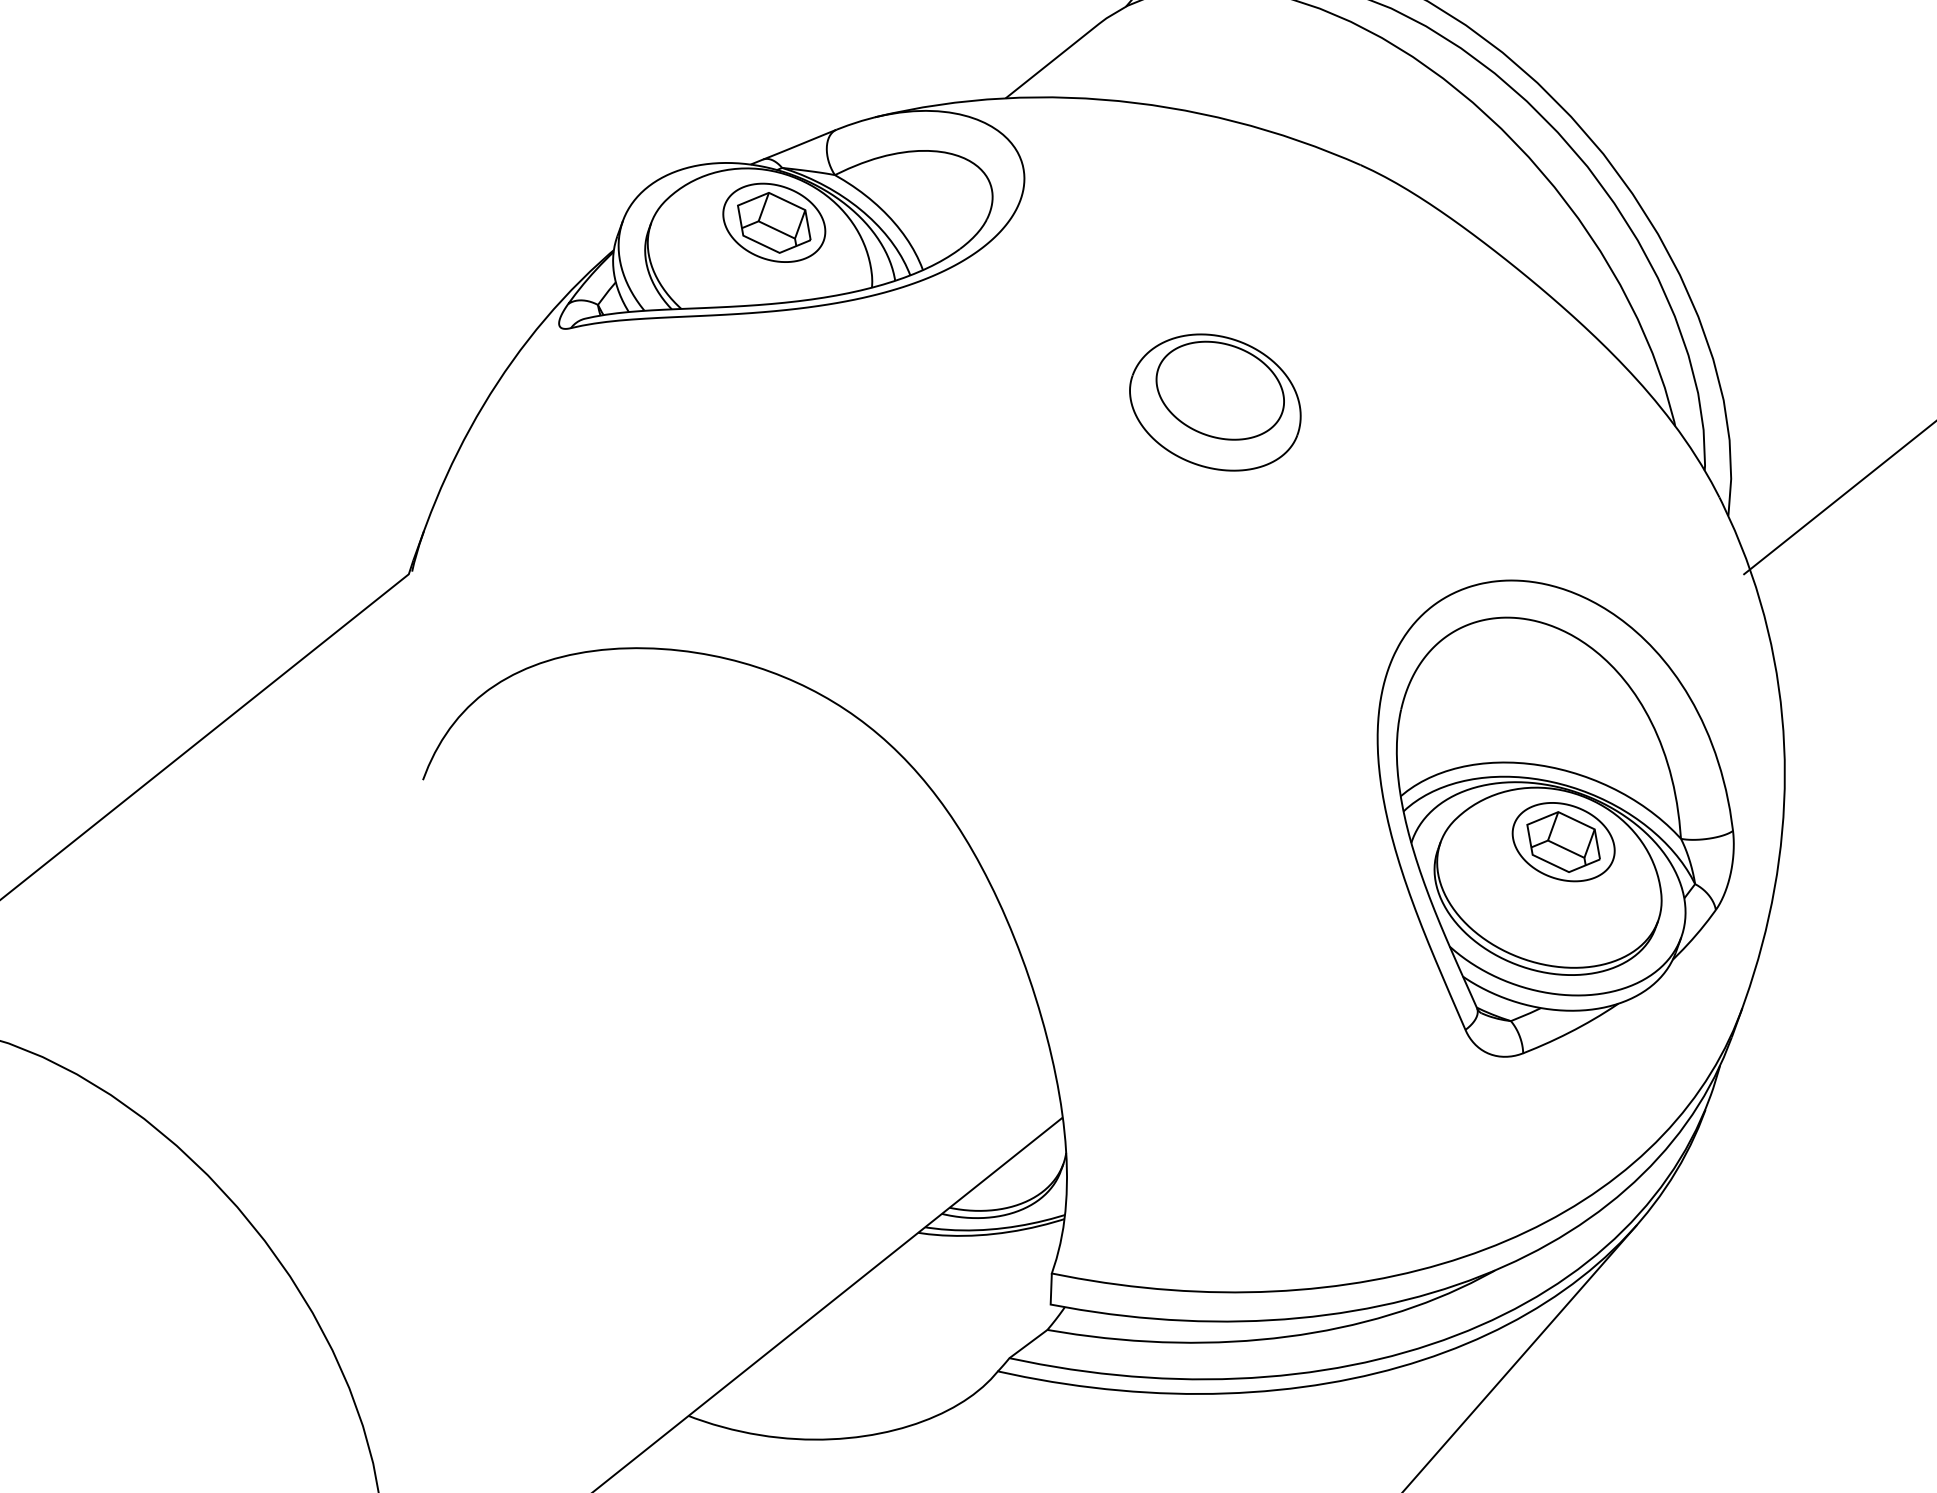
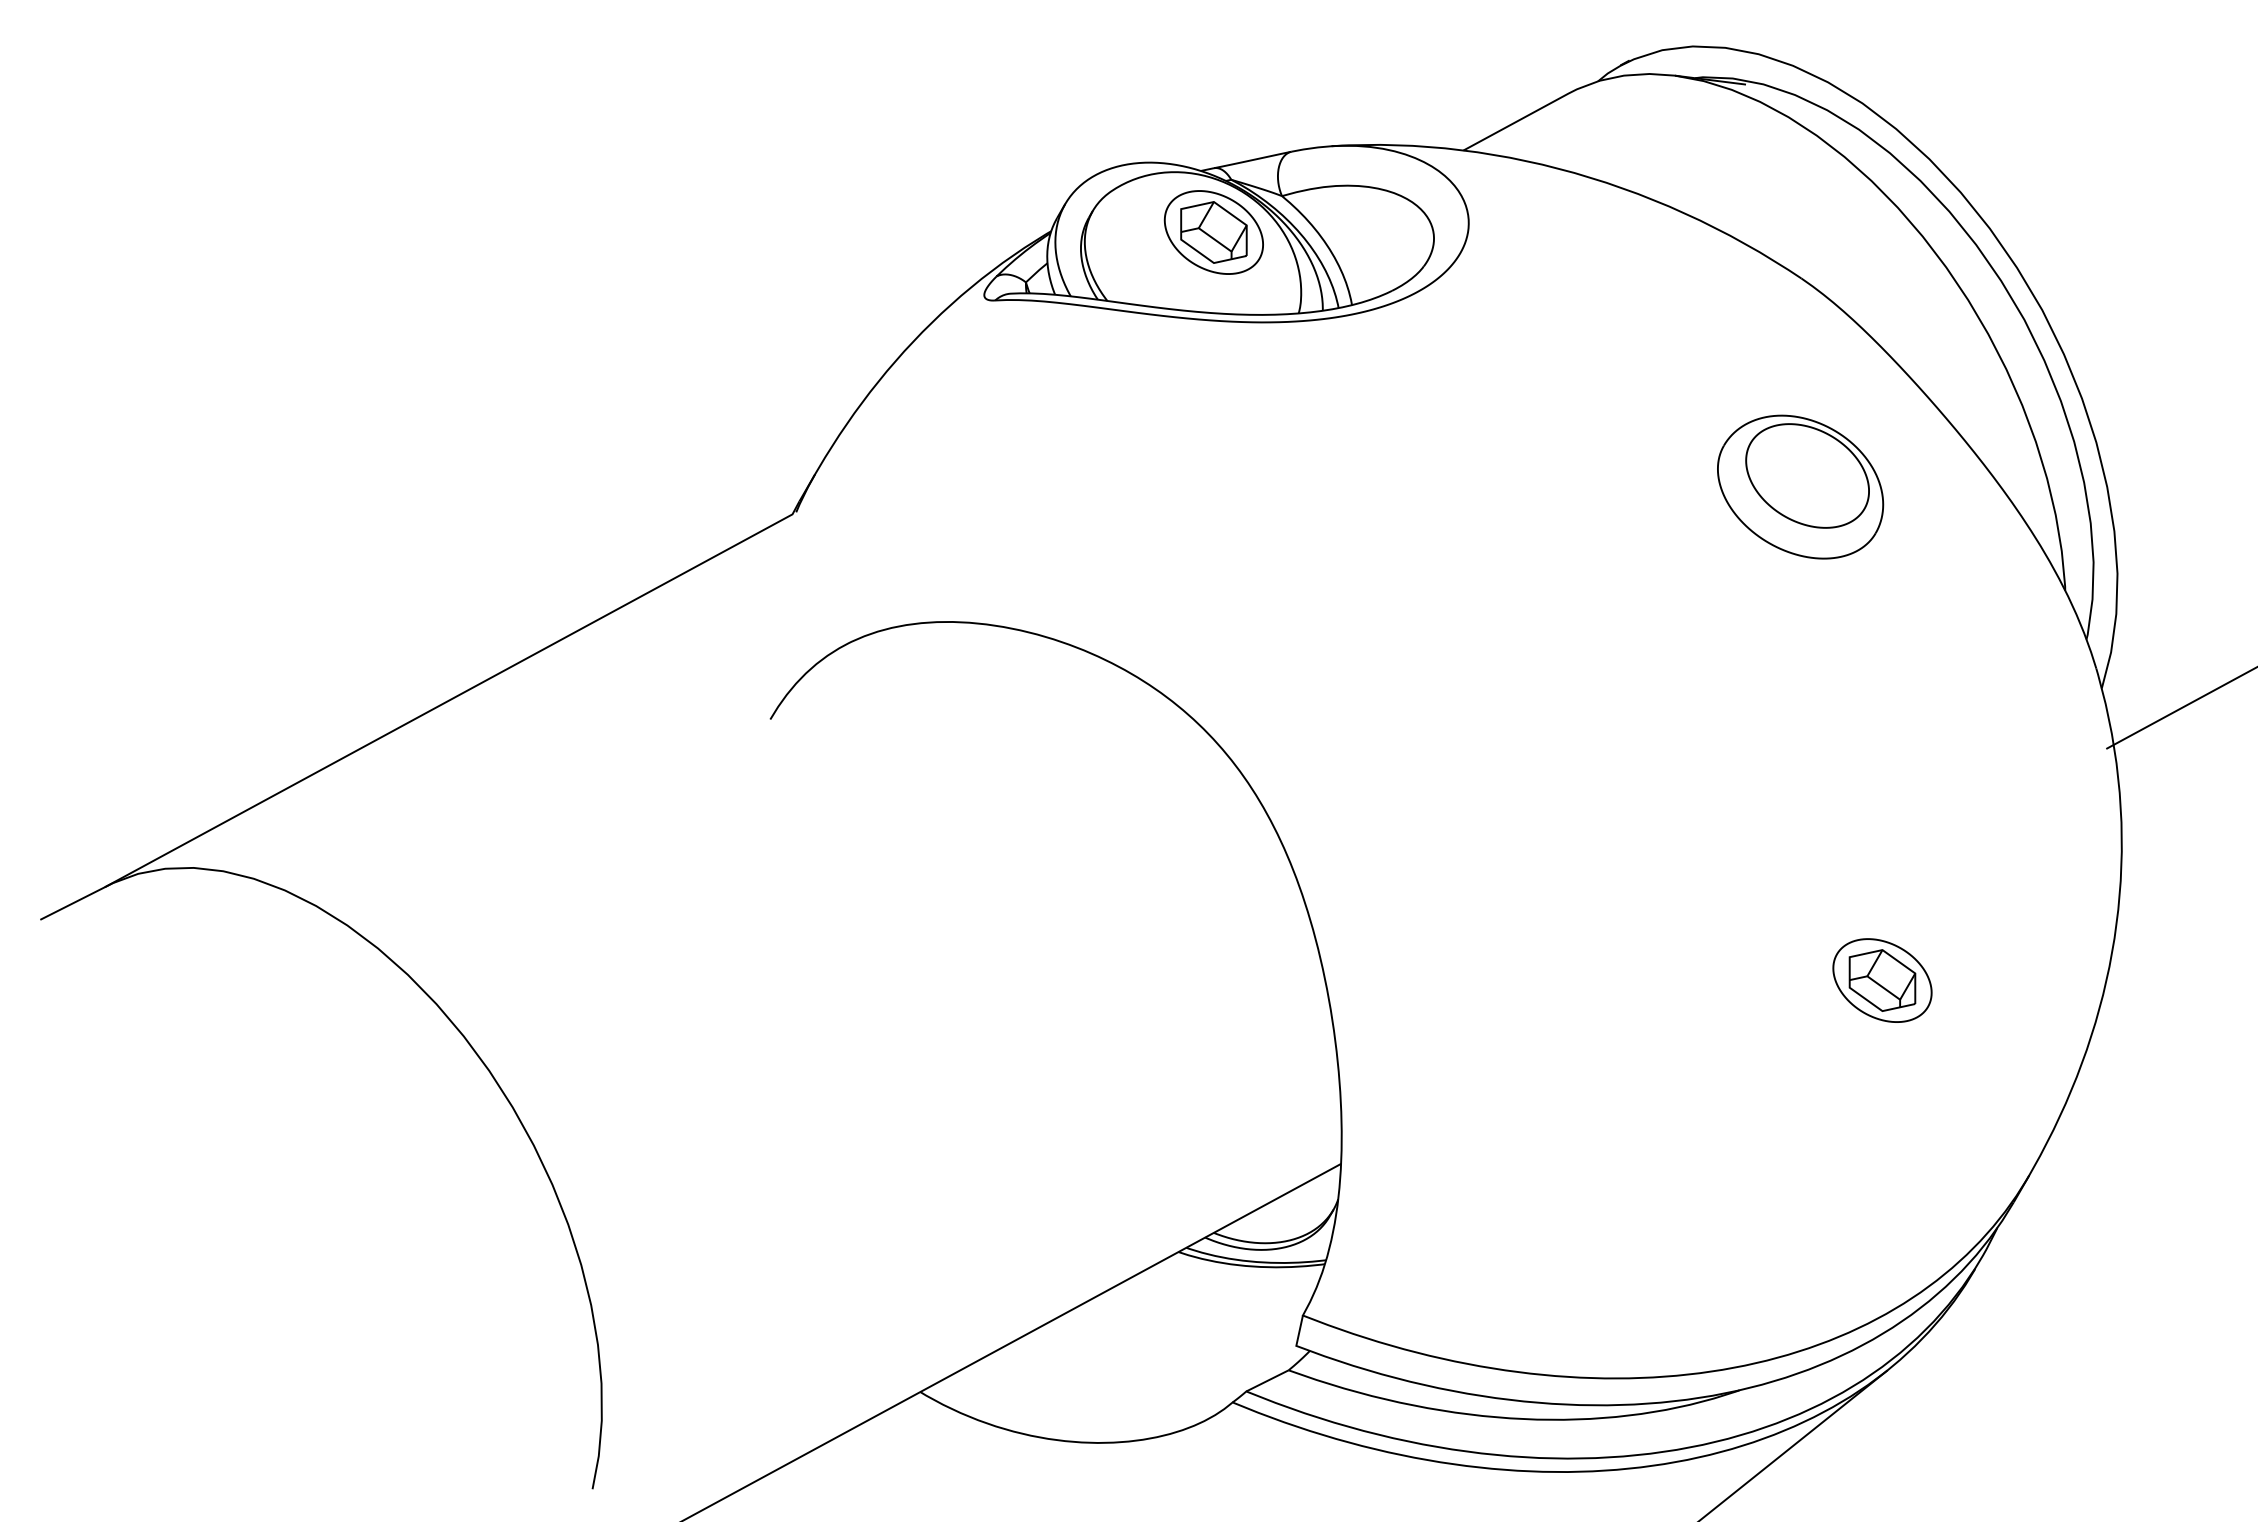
part: (1215, 402) -> (1800, 486), moved
part: (1556, 808) -> (1881, 946), removed

